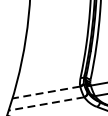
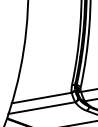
line: (45, 93) -> (41, 98), dashed -> solid
line: (45, 104) -> (41, 108), dashed -> solid

